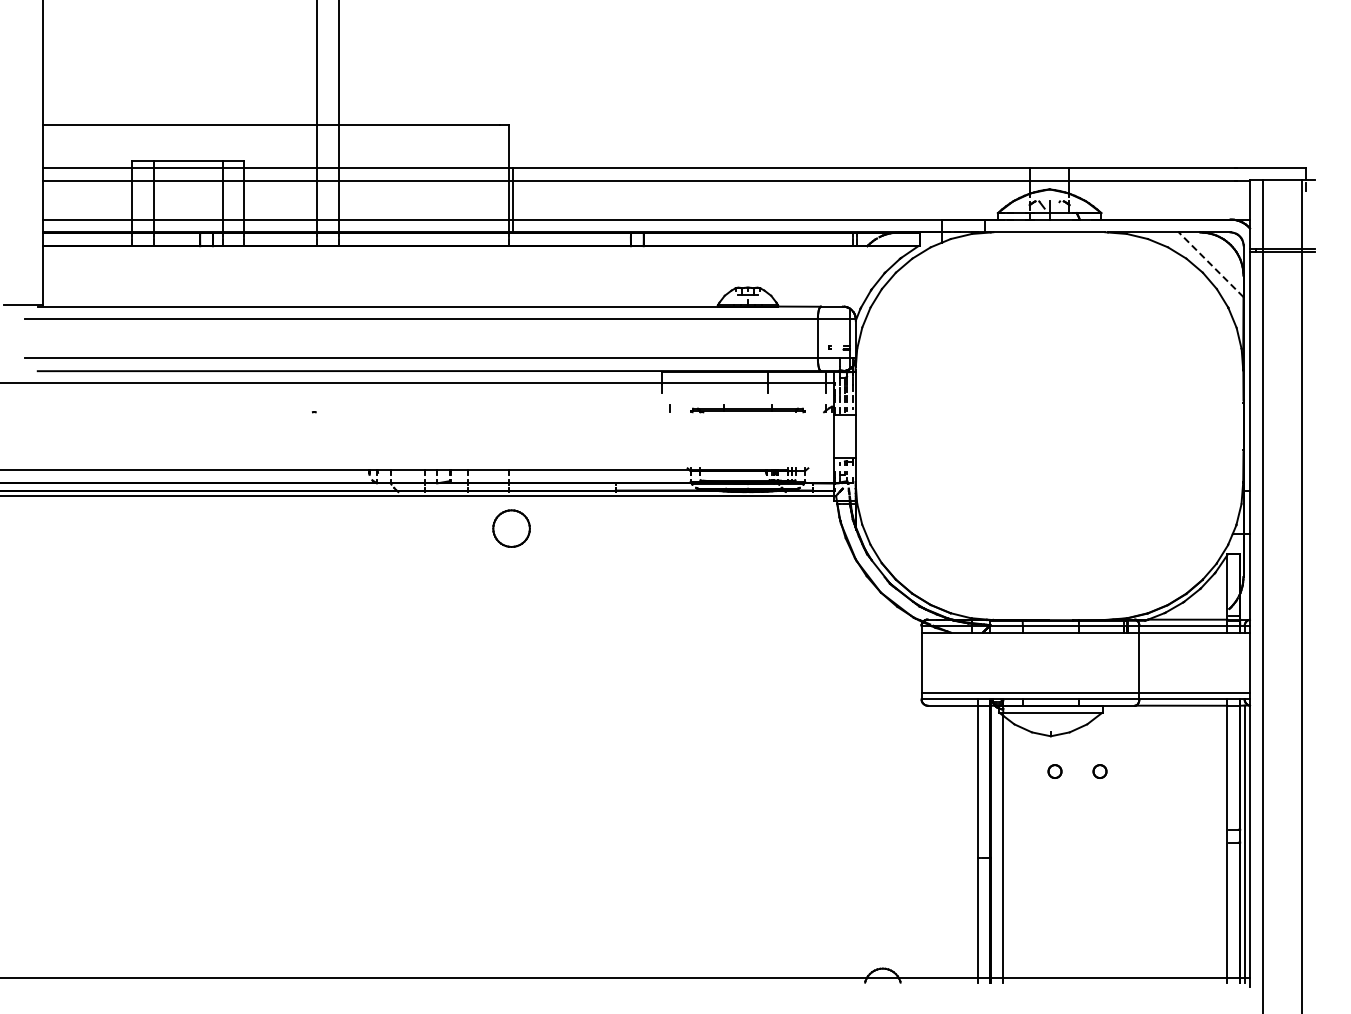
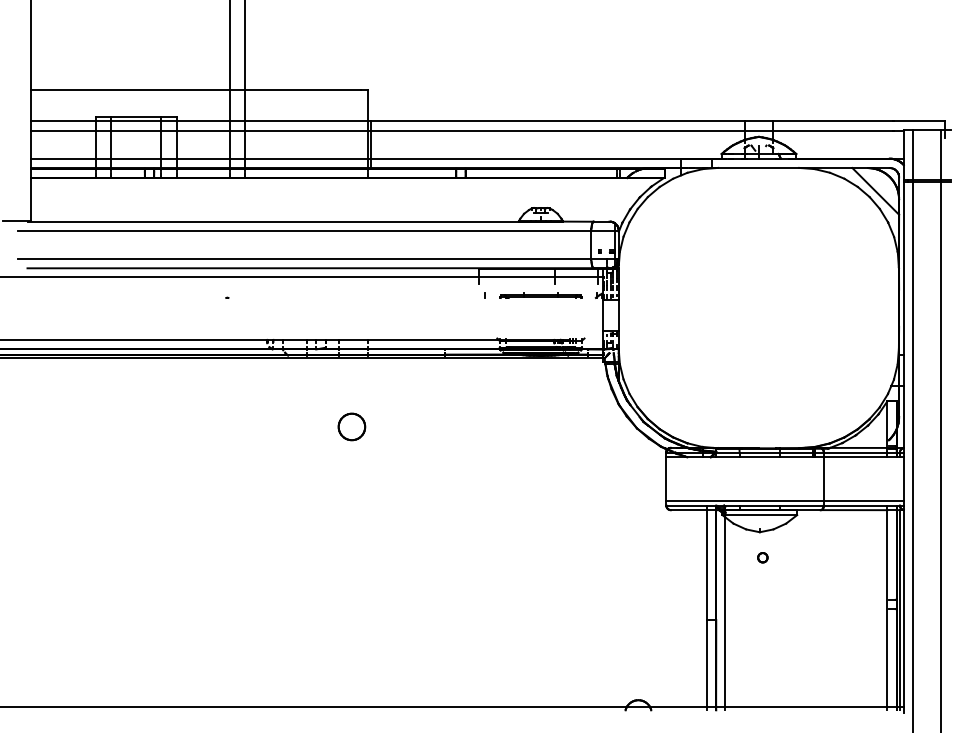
line: (1211, 264) -> (875, 191), dashed -> solid
part: (511, 528) -> (351, 426), moved
part: (1099, 771) -> (795, 557), removed

